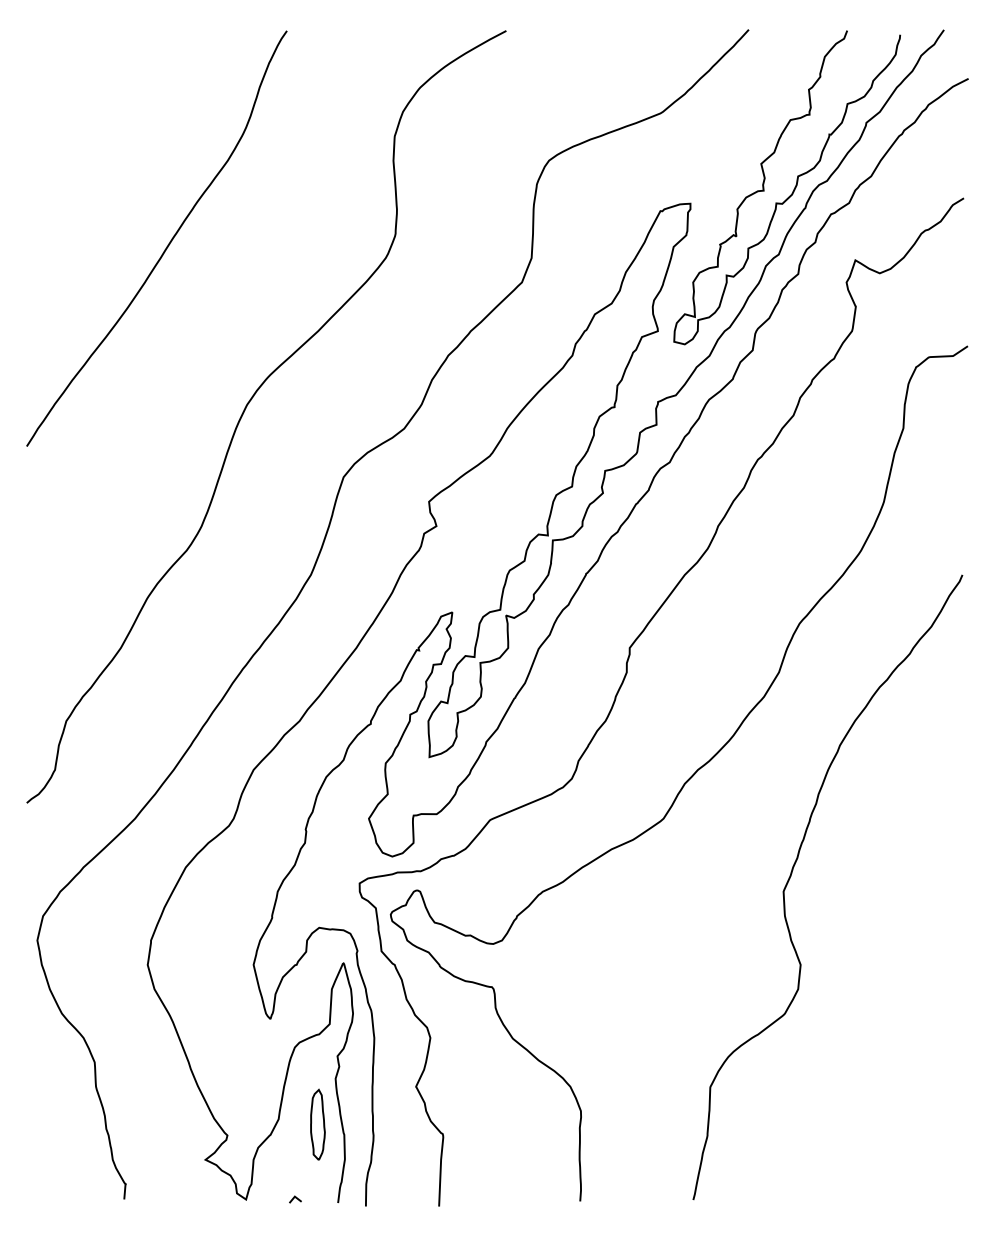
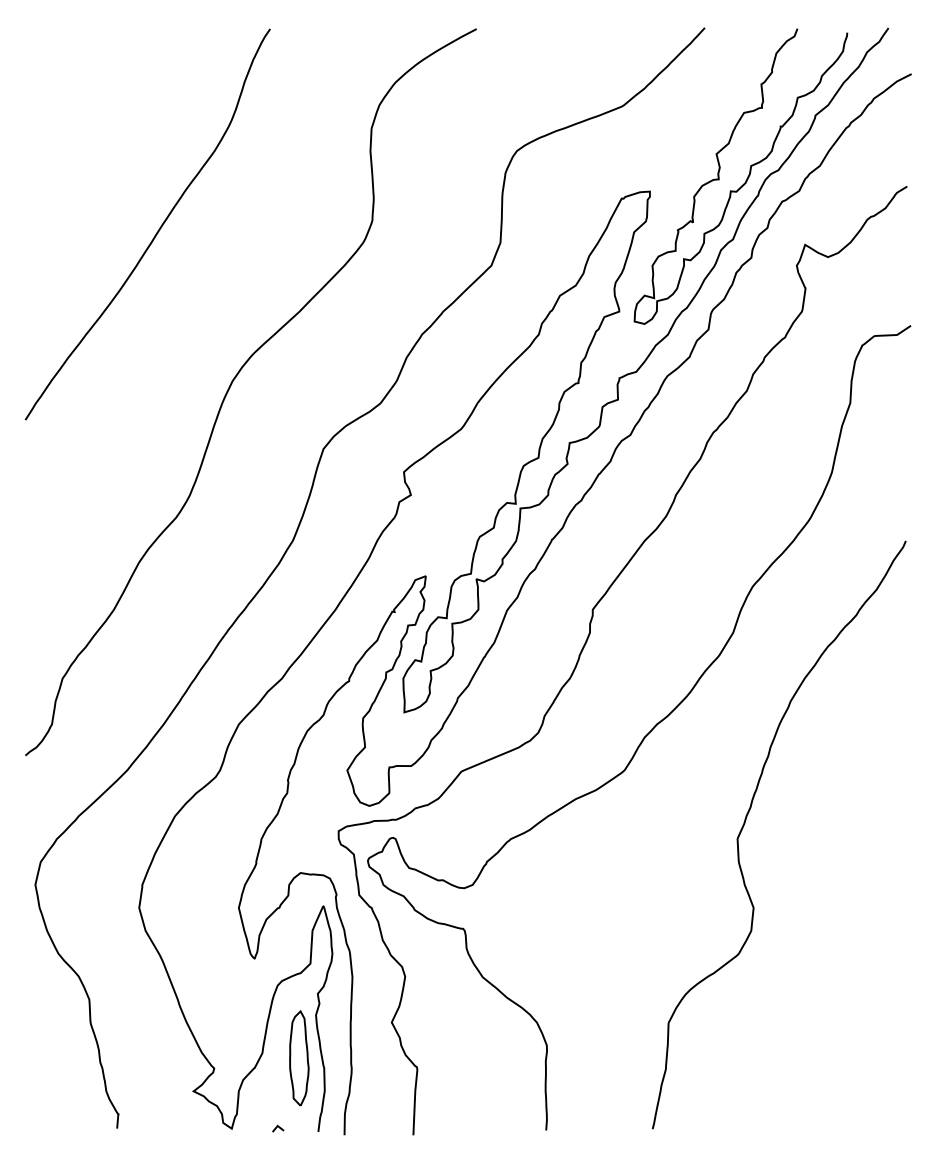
part: (318, 1124) -> (299, 1058), size x1.43

